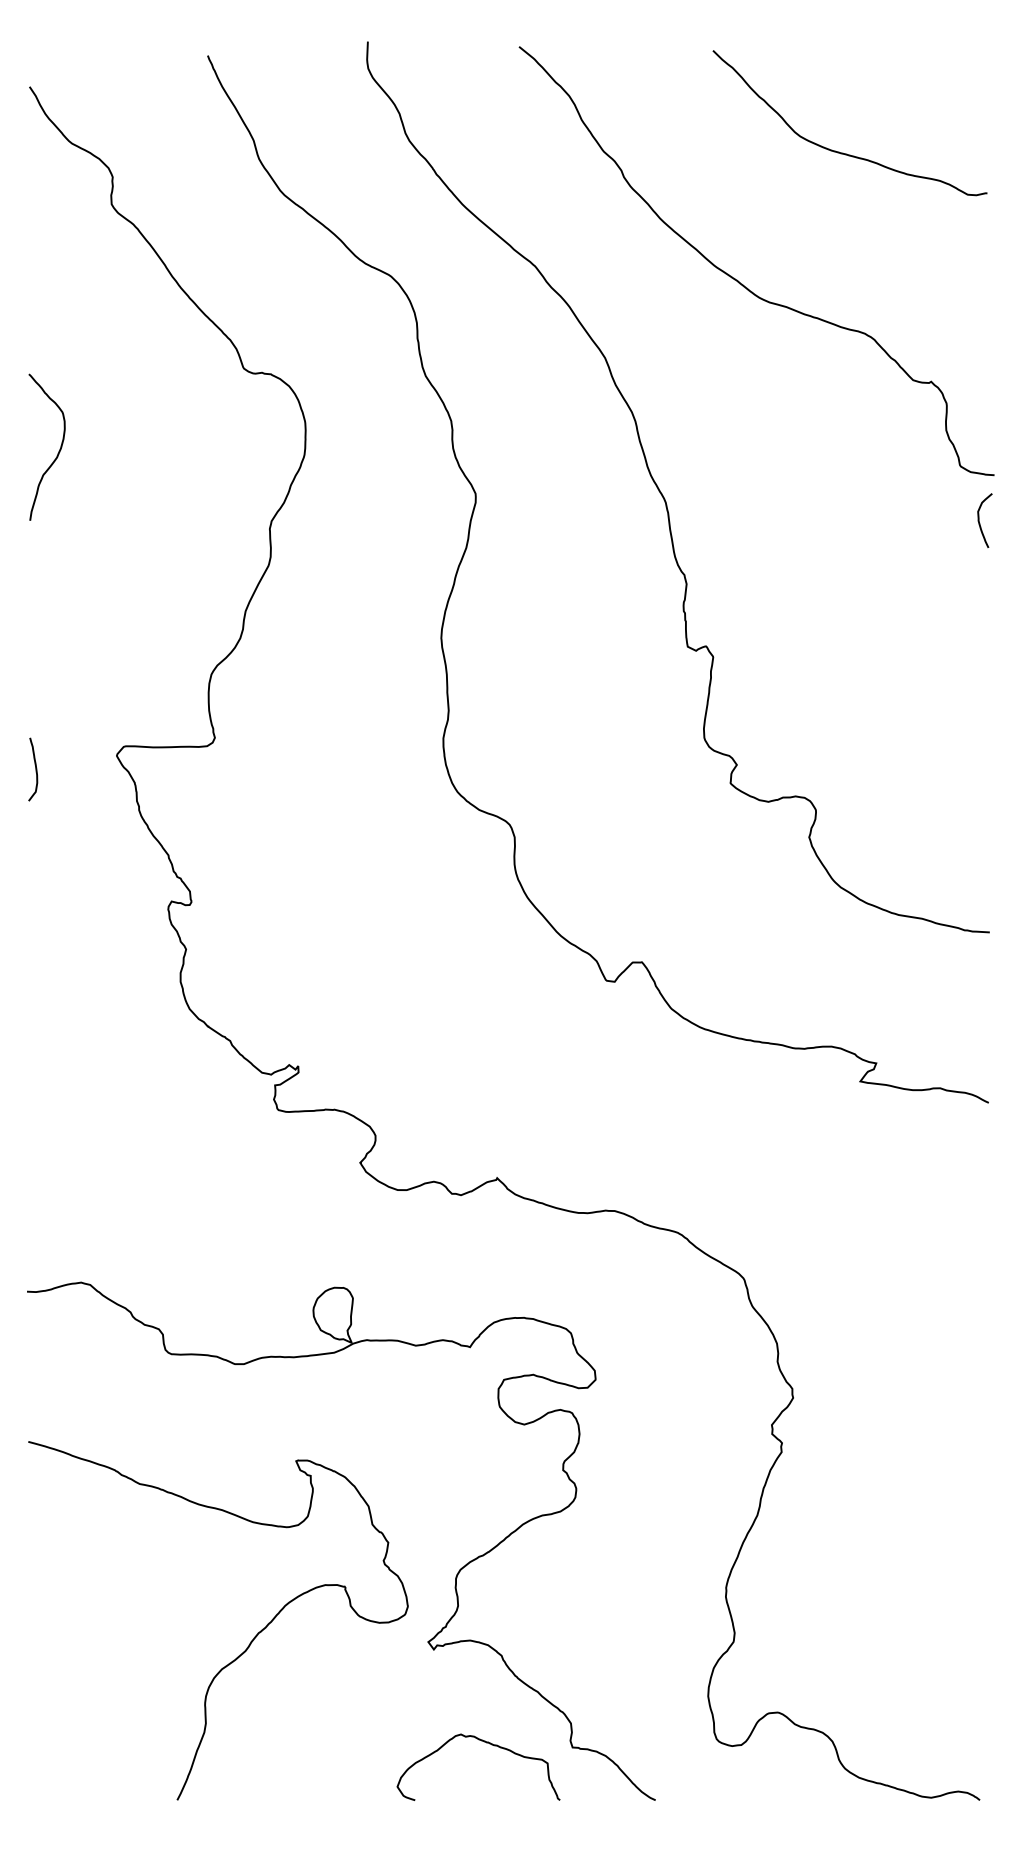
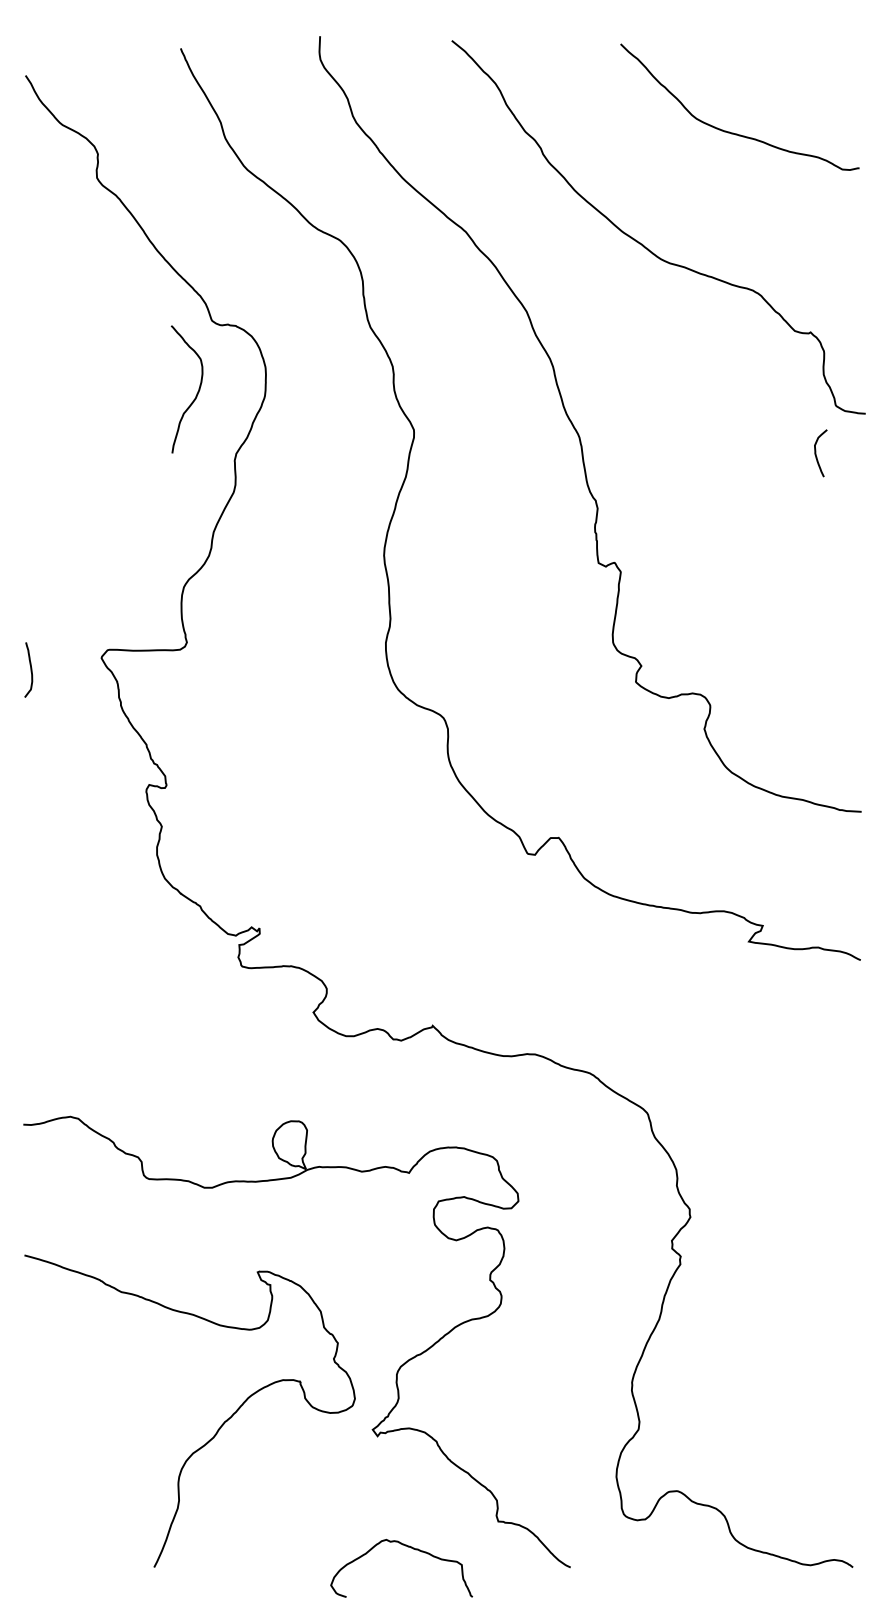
curve: (58, 451) -> (197, 393), moved
curve: (979, 520) -> (816, 453), moved
curve: (486, 1743) -> (408, 1547), moved

